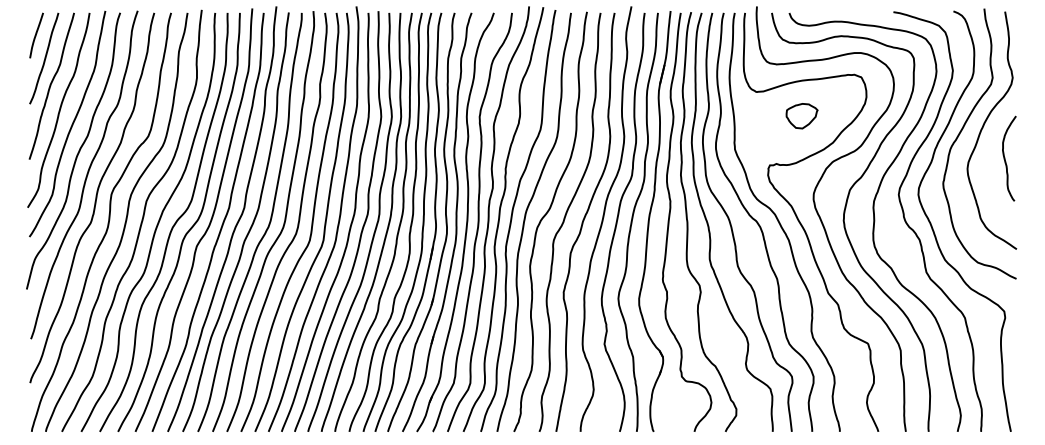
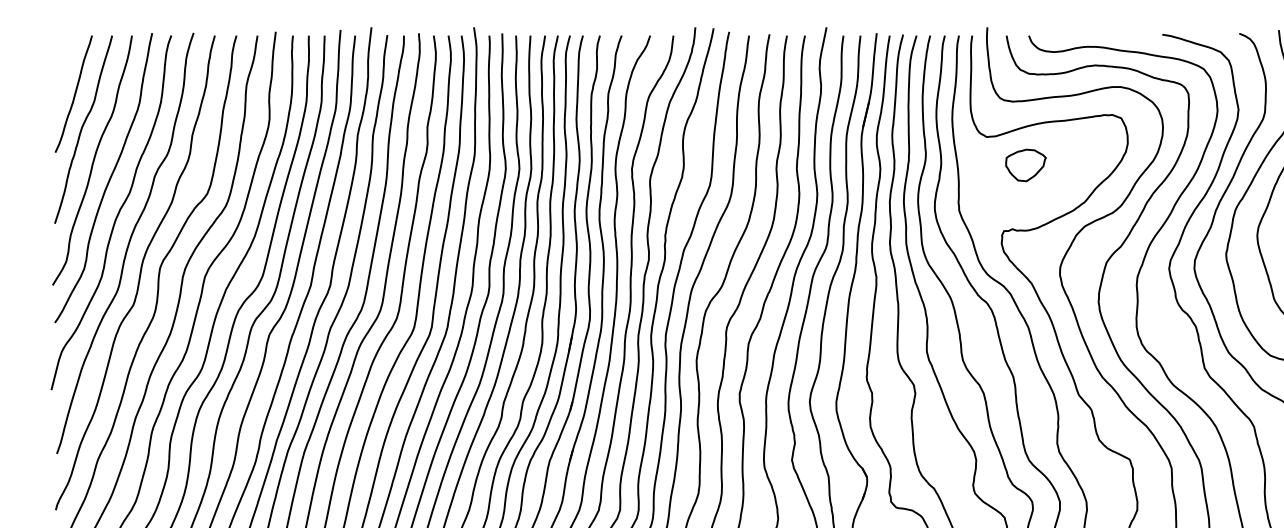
curve: (36, 35) -> (63, 64), removed
part: (801, 116) -> (1025, 165), moved

